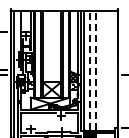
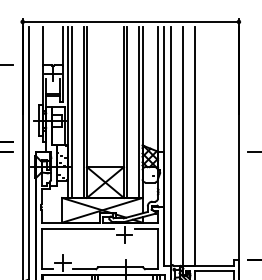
line: (90, 72) -> (183, 147), dashed -> solid
line: (96, 72) -> (195, 147), dashed -> solid

